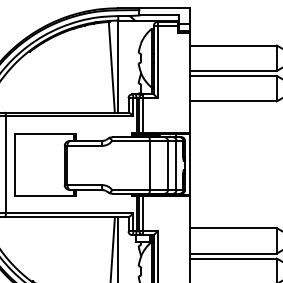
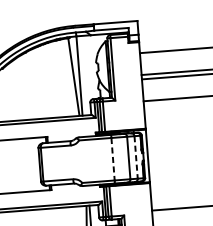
line: (149, 165) -> (112, 159), solid -> dashed
line: (176, 165) -> (136, 157), solid -> dashed

